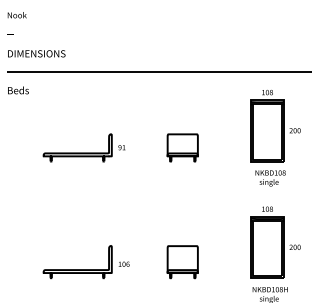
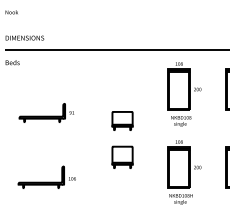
part: (82, 147) -> (45, 112), moved
part: (182, 147) -> (122, 120), moved
part: (85, 260) -> (46, 176), moved
part: (182, 260) -> (122, 156), moved

